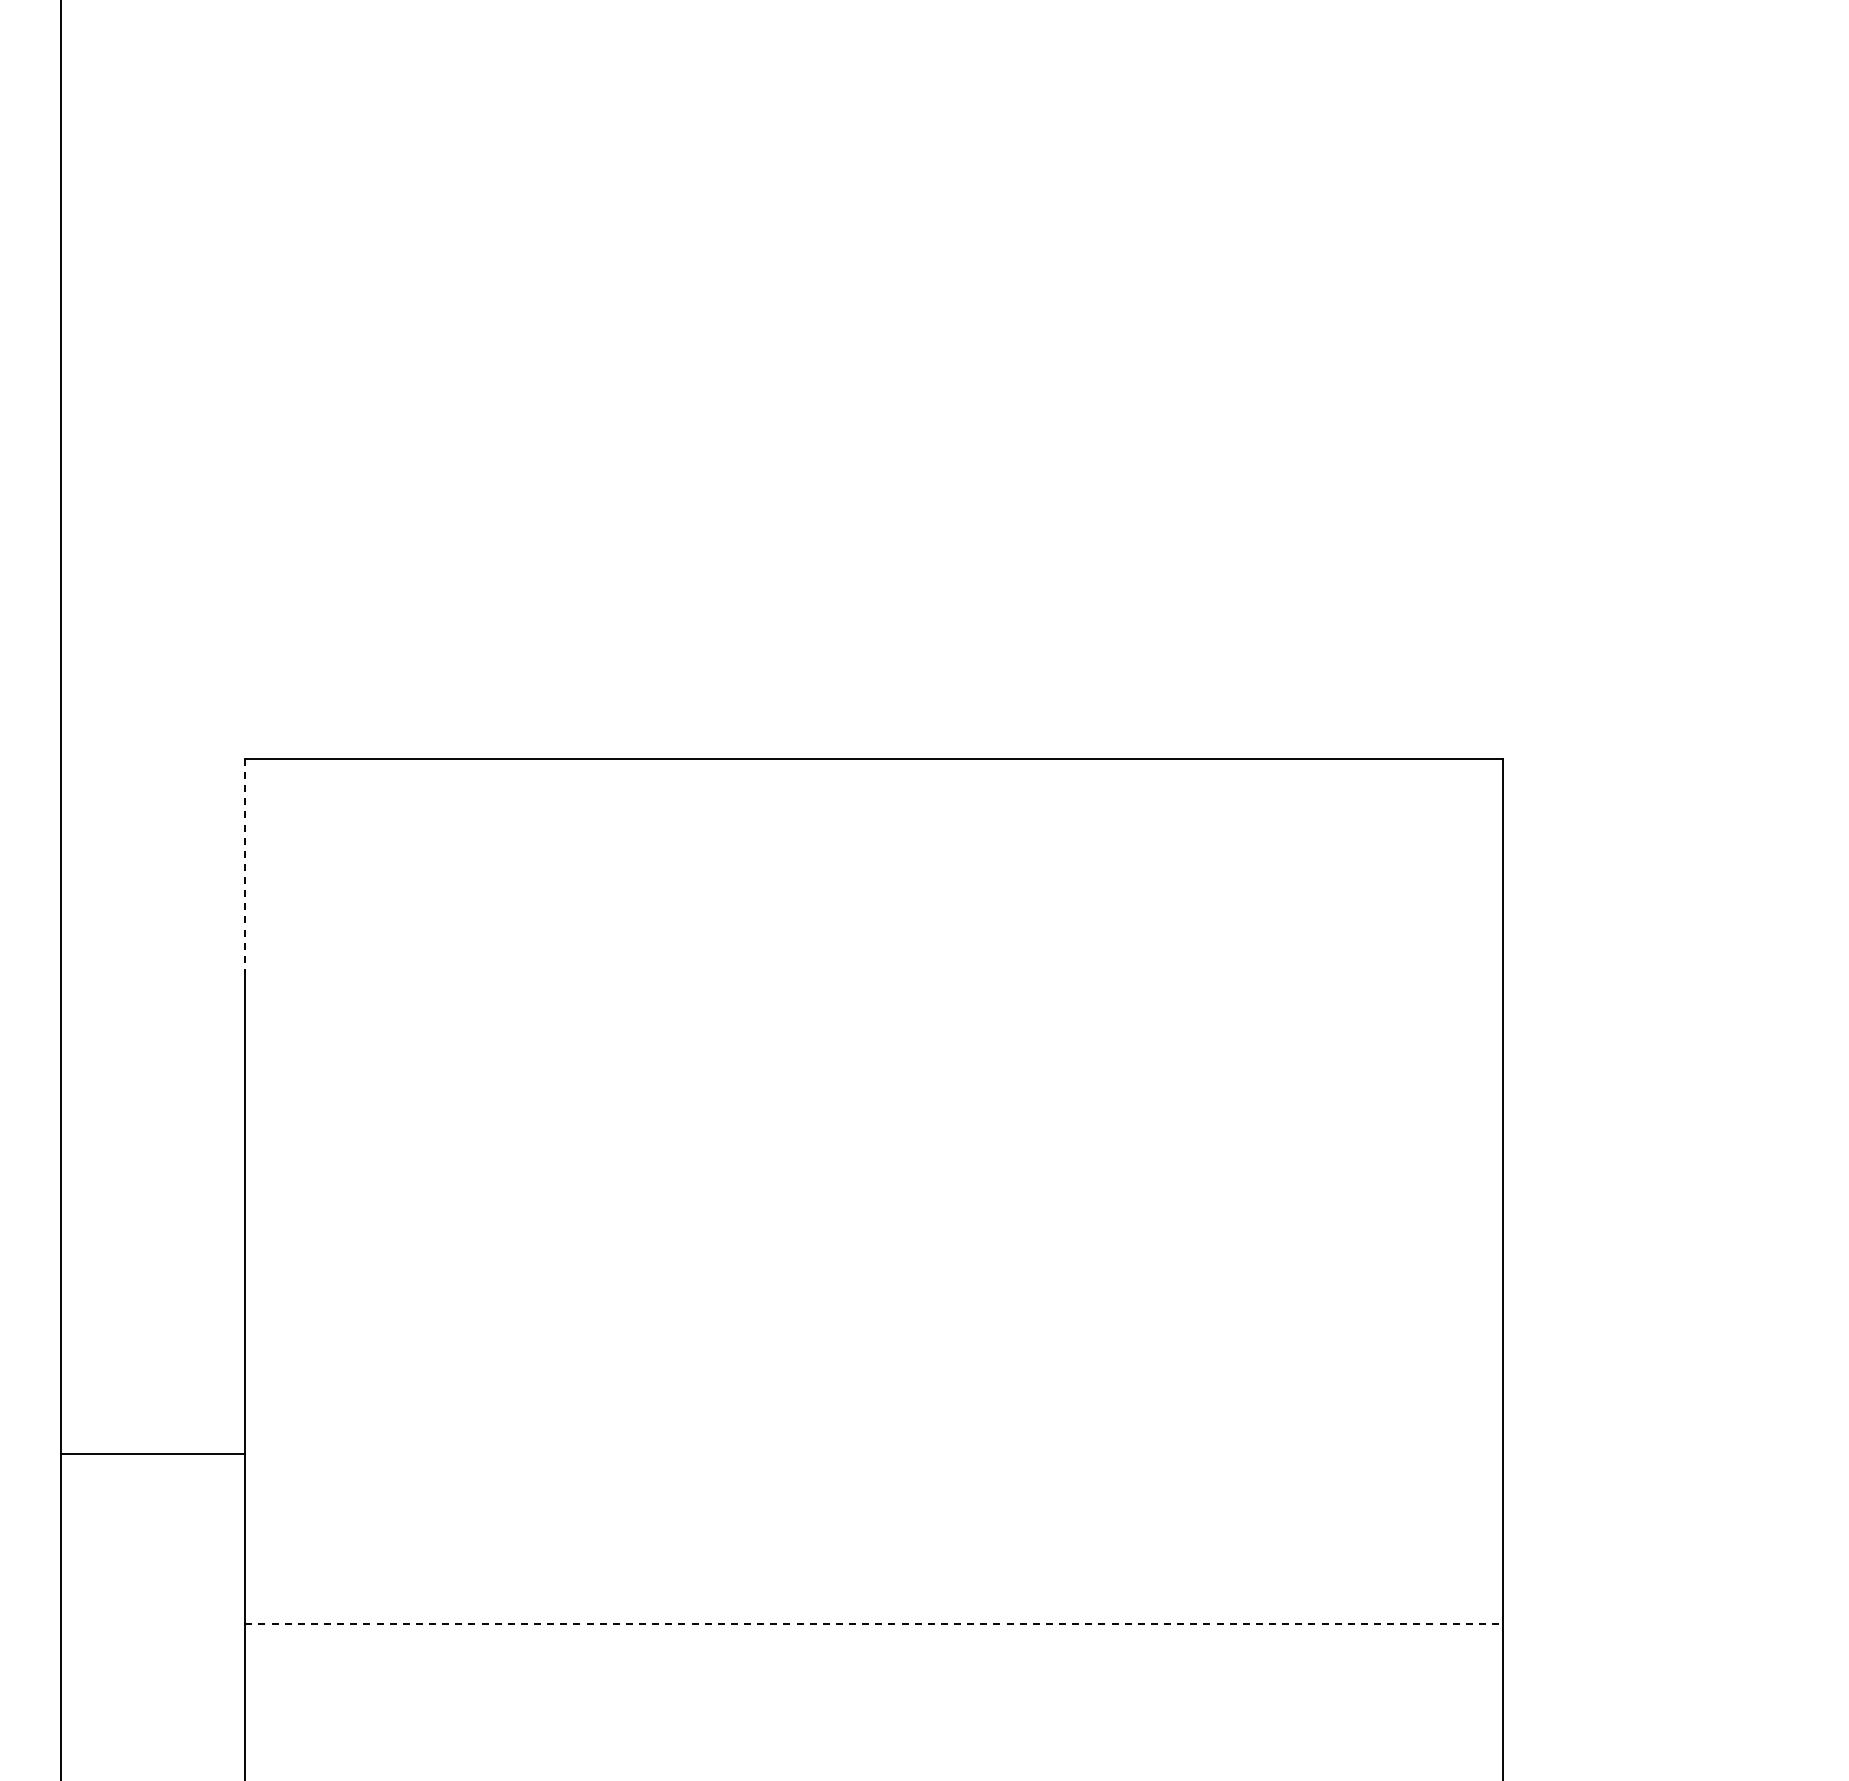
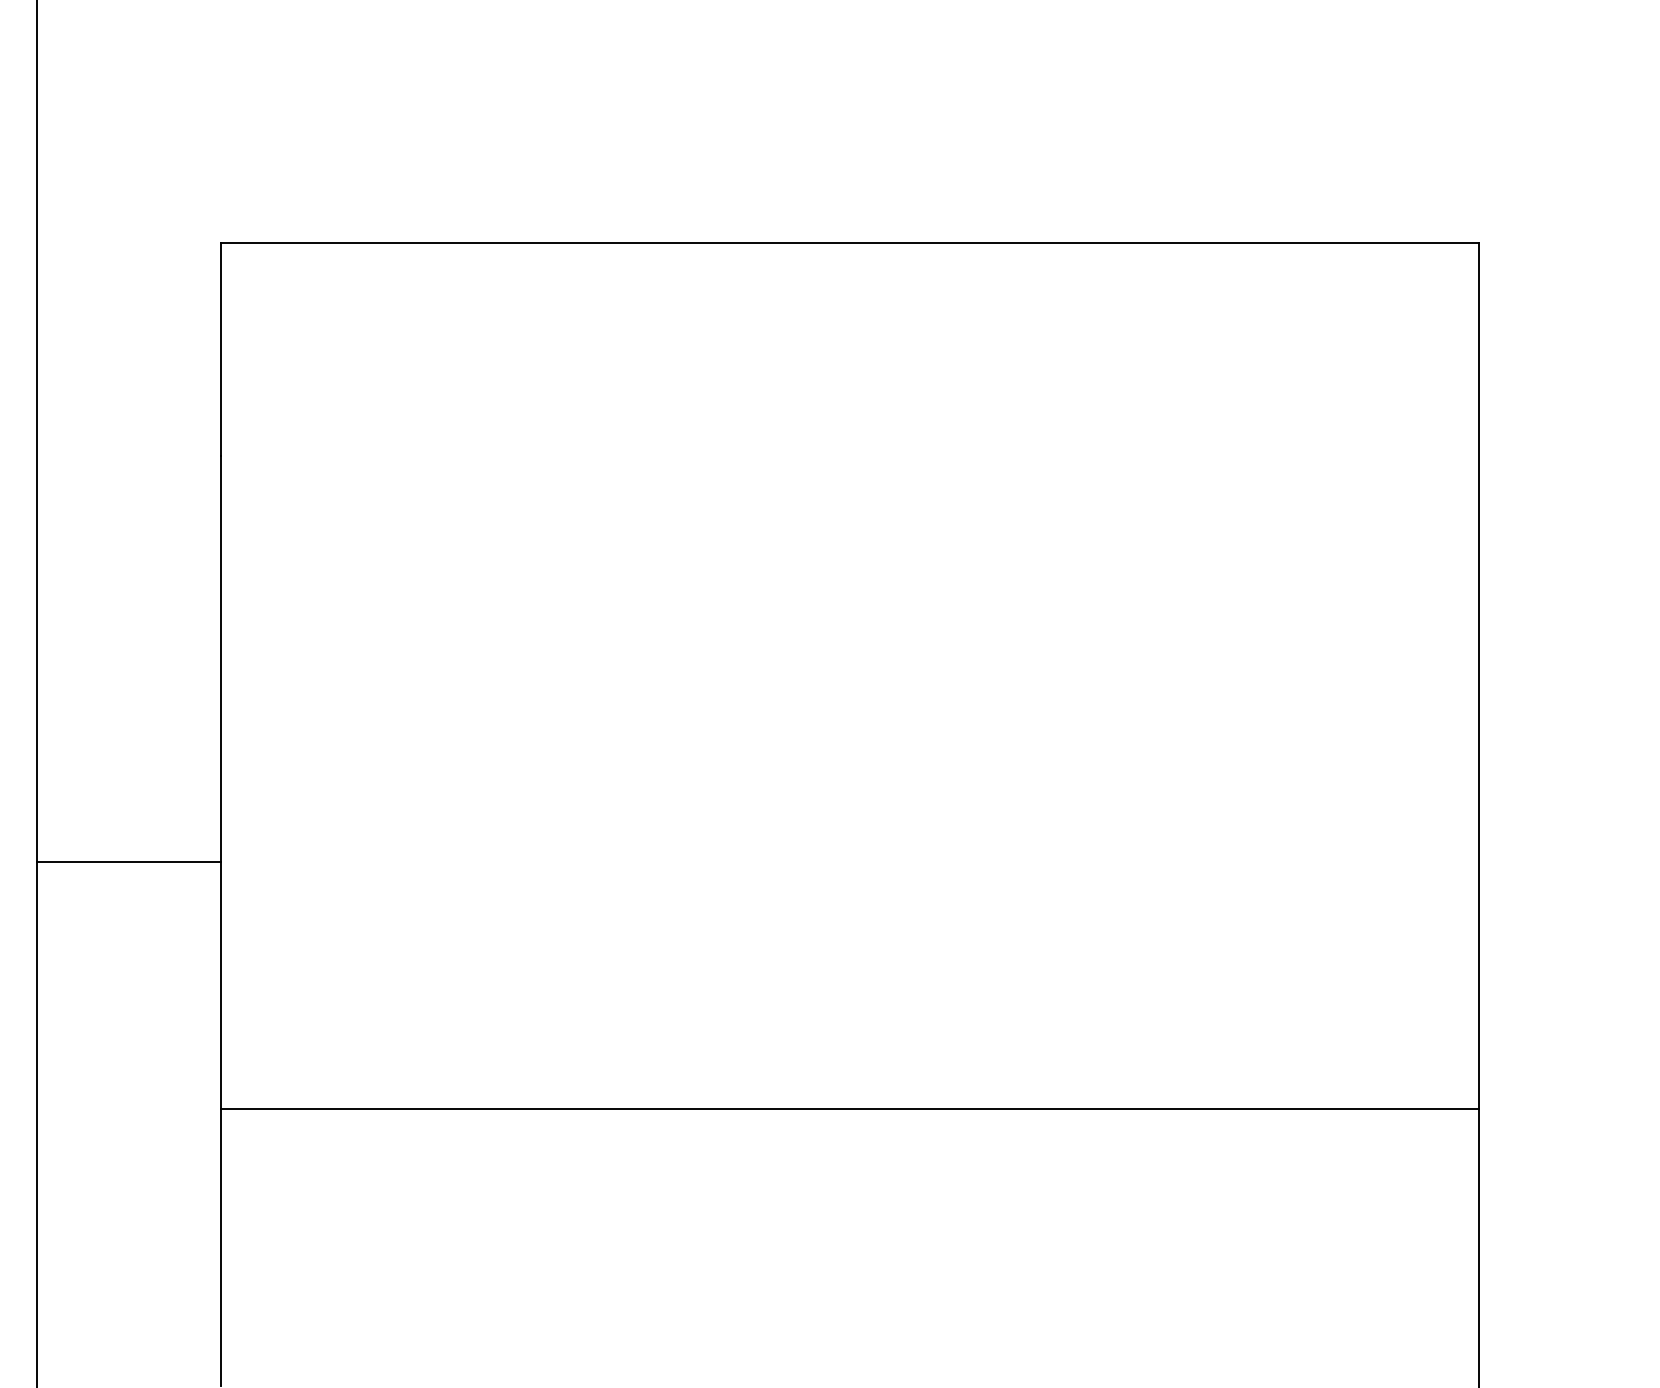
line: (245, 865) -> (221, 349), dashed -> solid
line: (153, 1453) -> (129, 861), moved
line: (874, 1624) -> (850, 1108), dashed -> solid

